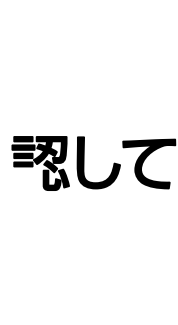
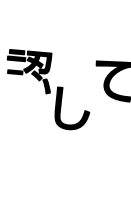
fill: (23, 155) -> (15, 65), removed
part: (84, 162) -> (61, 107), moved
fill: (51, 180) -> (36, 87), removed

